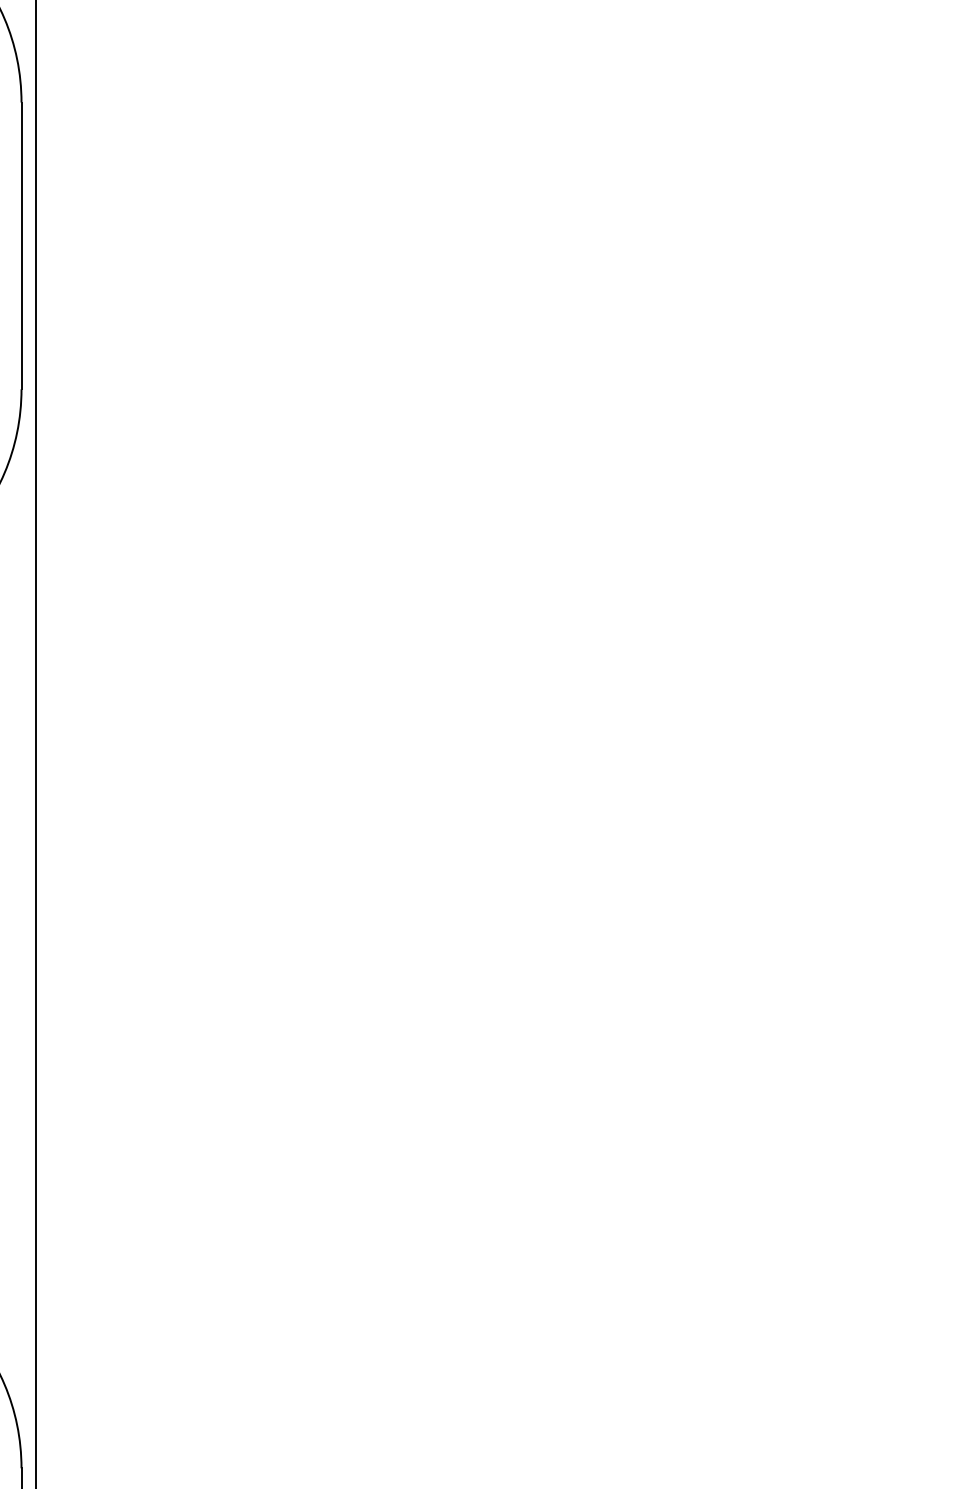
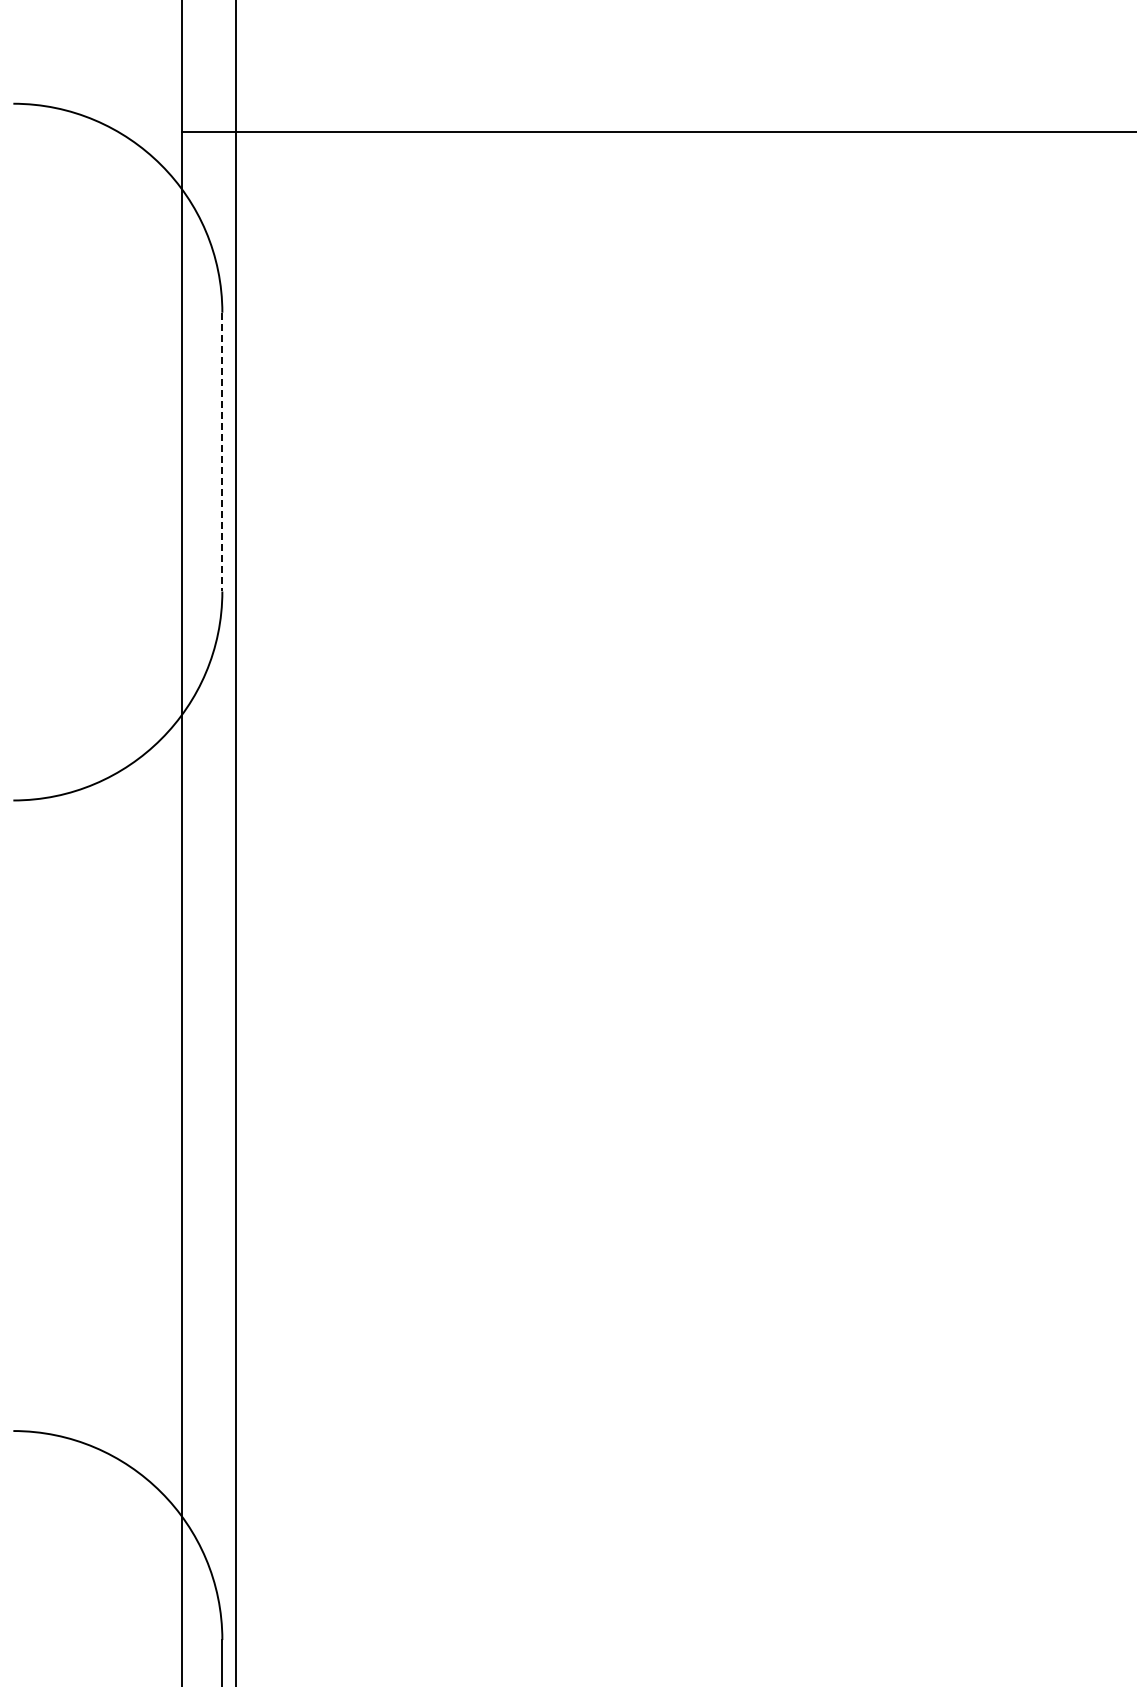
line: (21, 246) -> (222, 452), solid -> dashed

